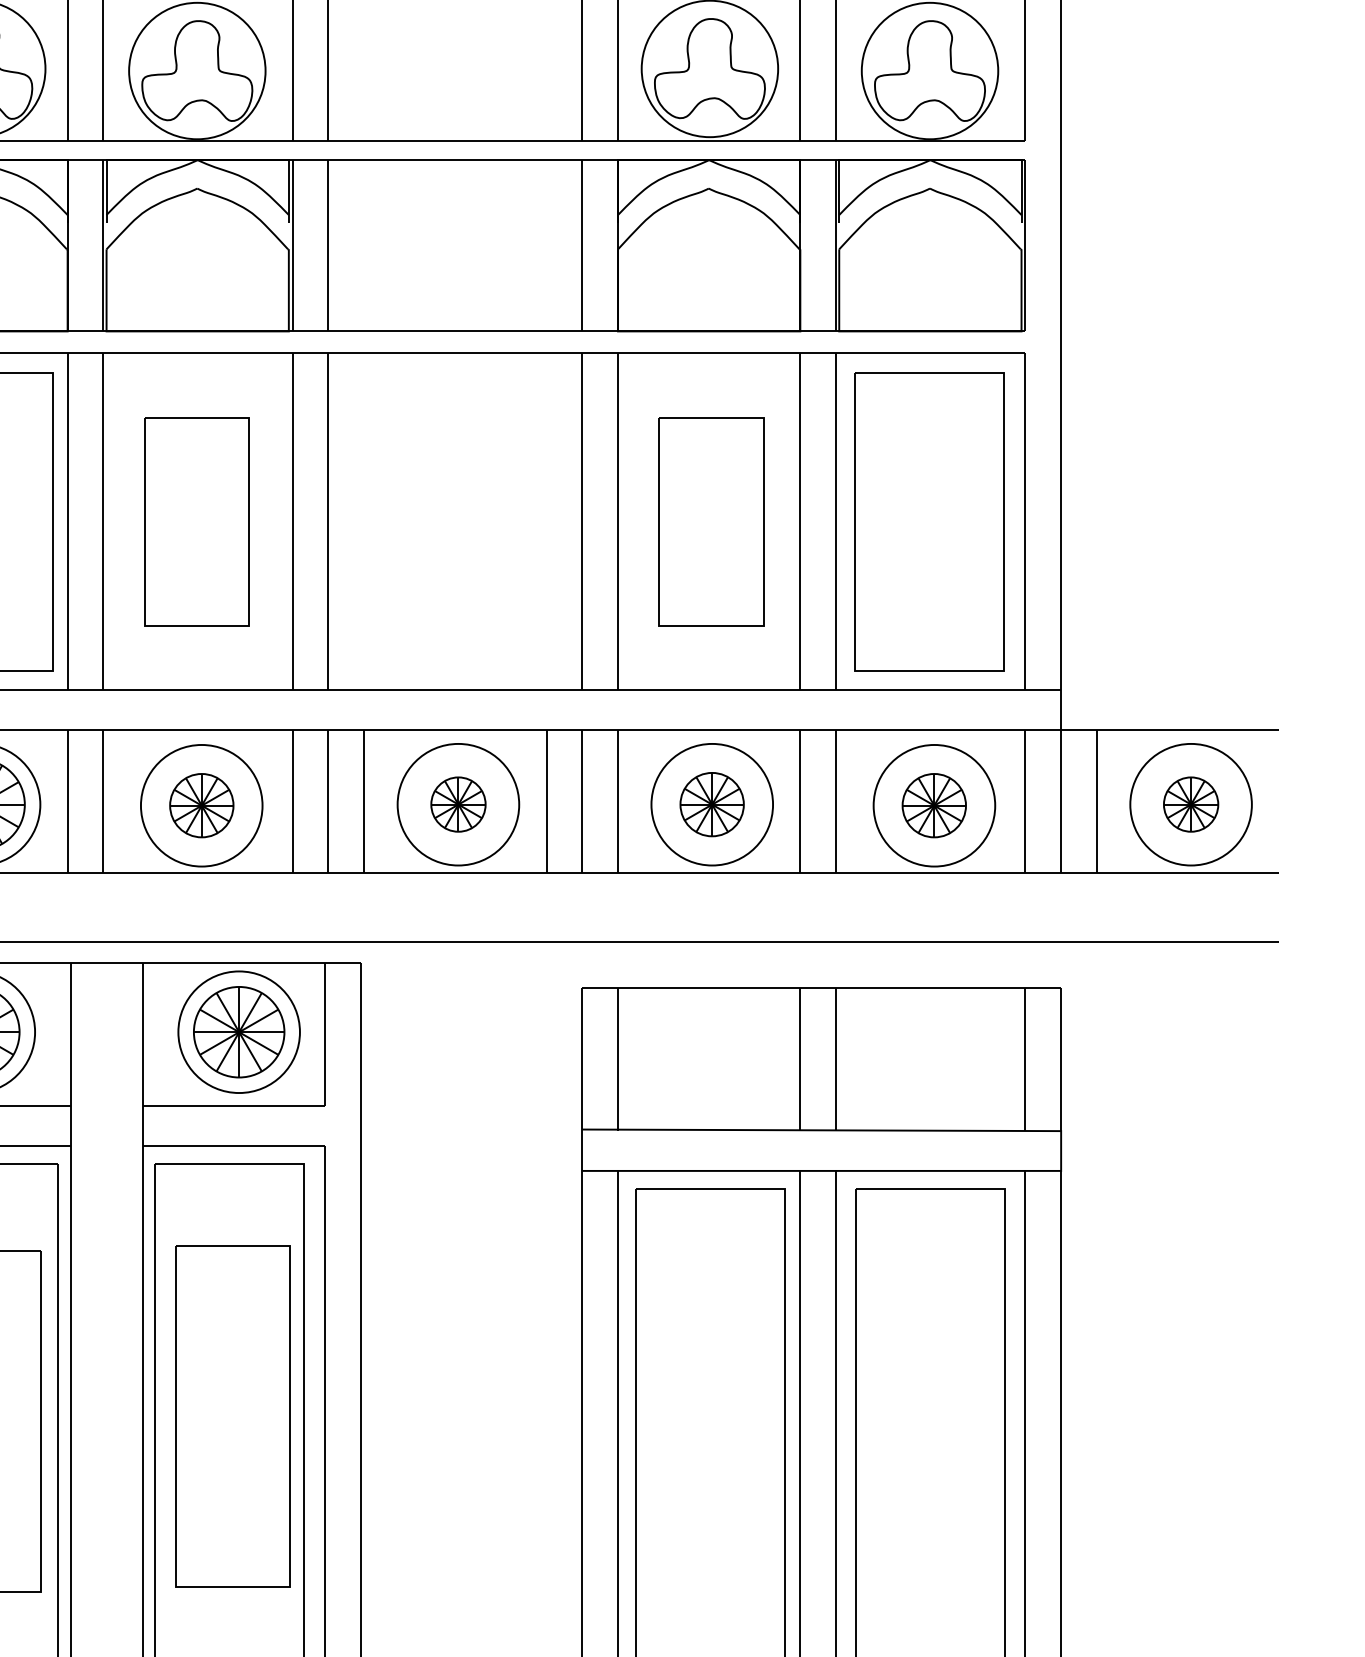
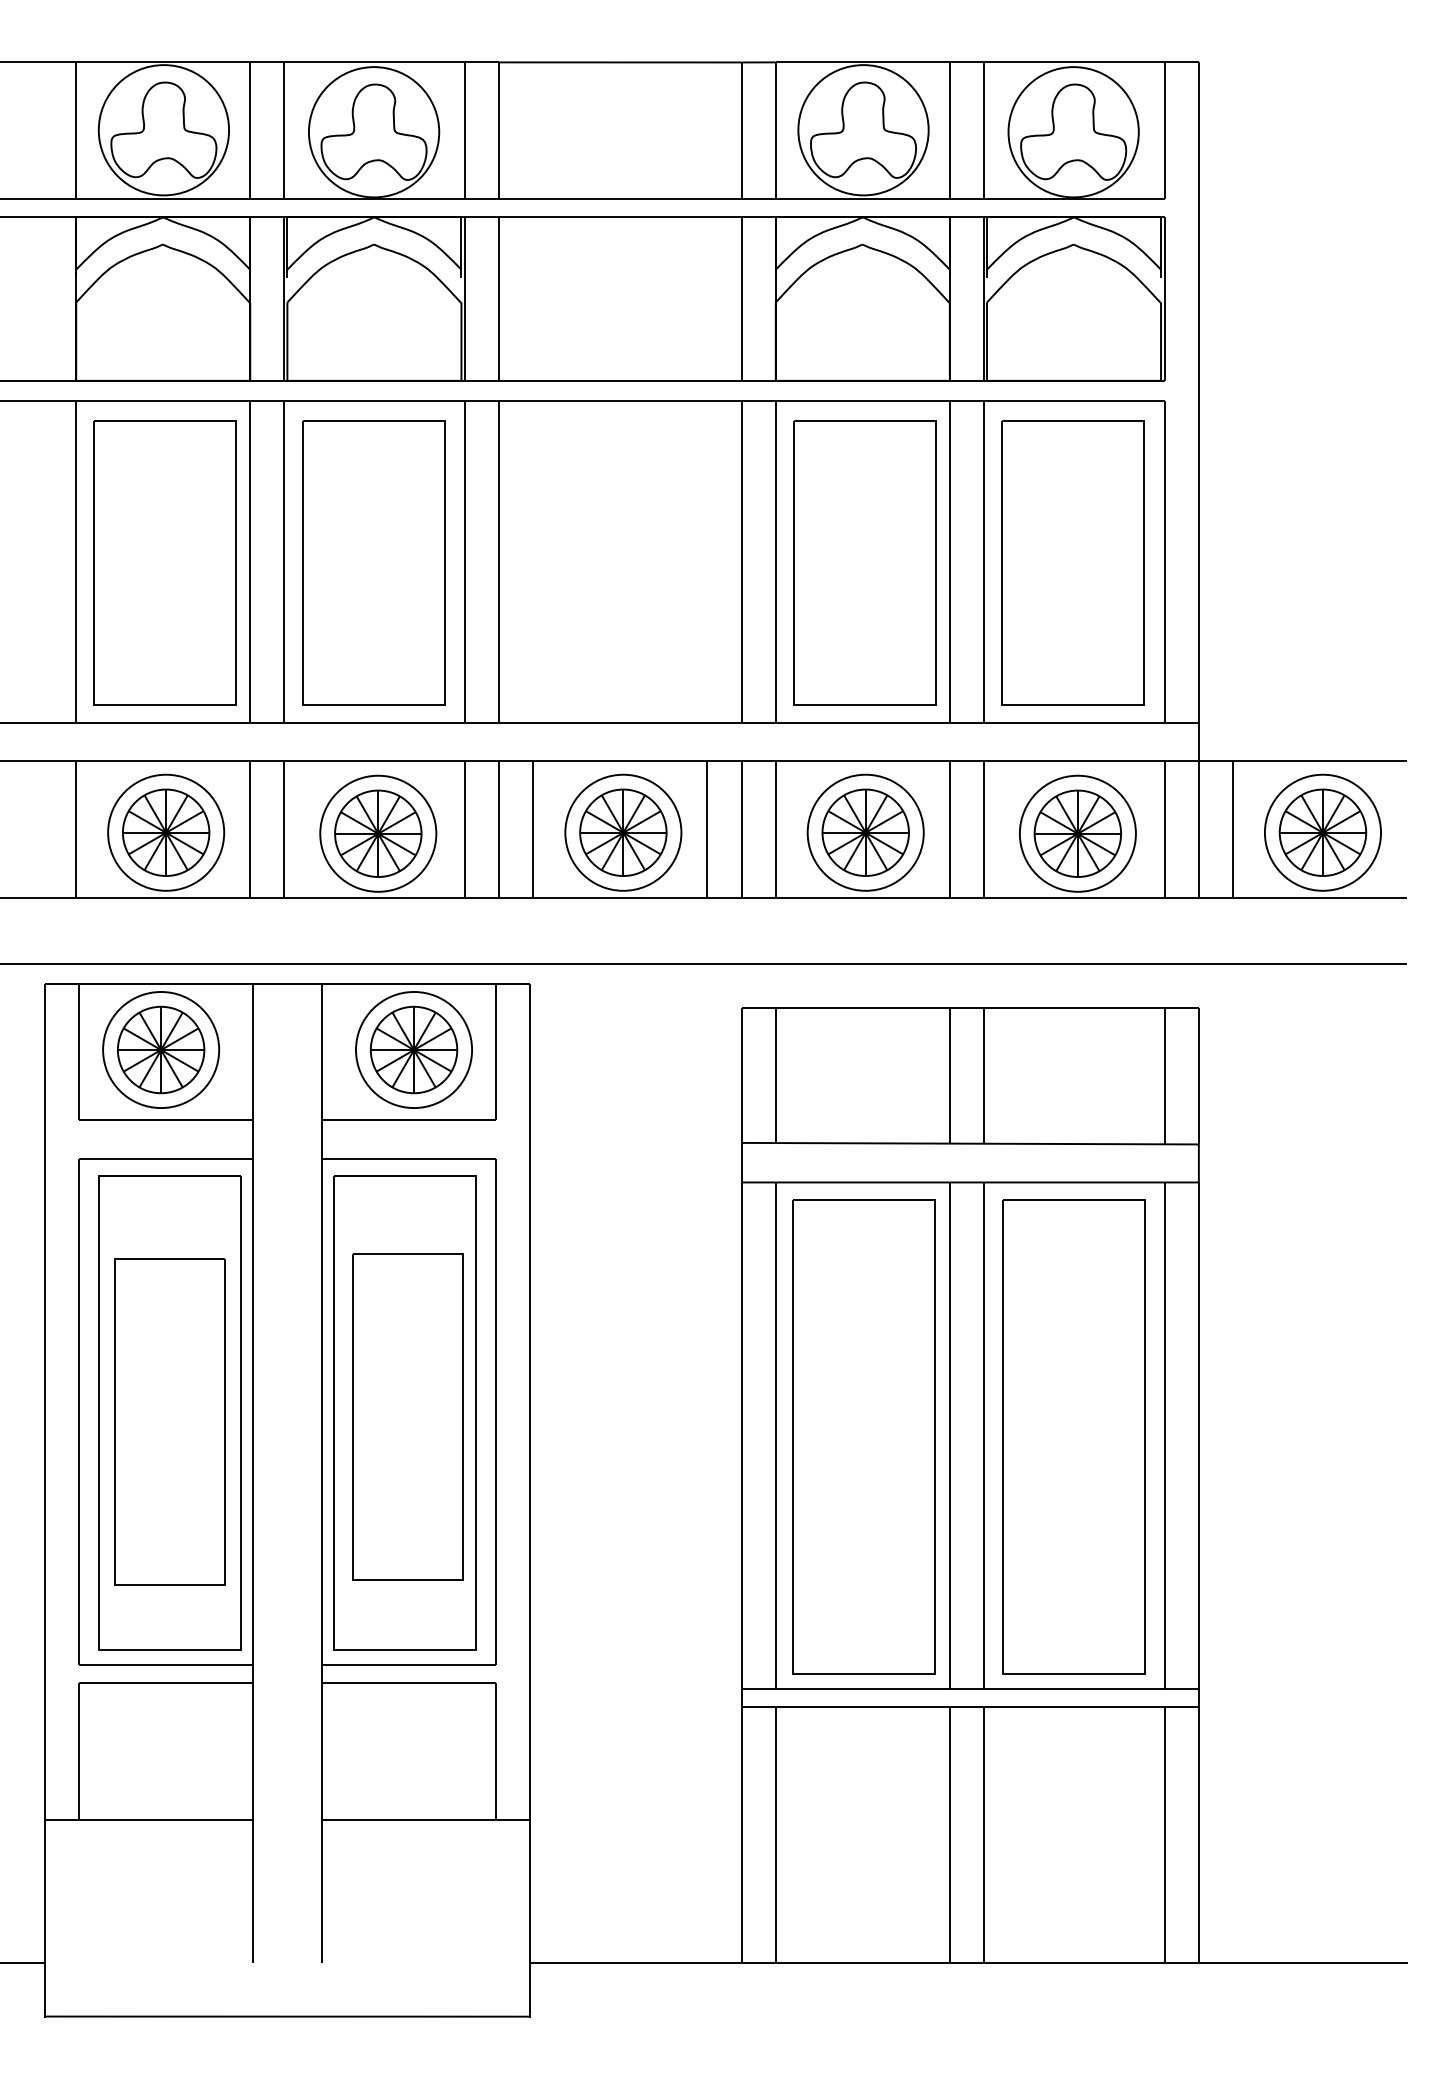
part: (196, 521) -> (373, 562), size x1.43
part: (710, 521) -> (864, 562), size x1.43
part: (458, 804) -> (623, 832), size x1.67
part: (712, 804) -> (865, 832), size x1.43
part: (1190, 804) -> (1322, 832), size x1.67
part: (201, 805) -> (378, 833), size x1.43
part: (934, 805) -> (1077, 833), size x1.43

